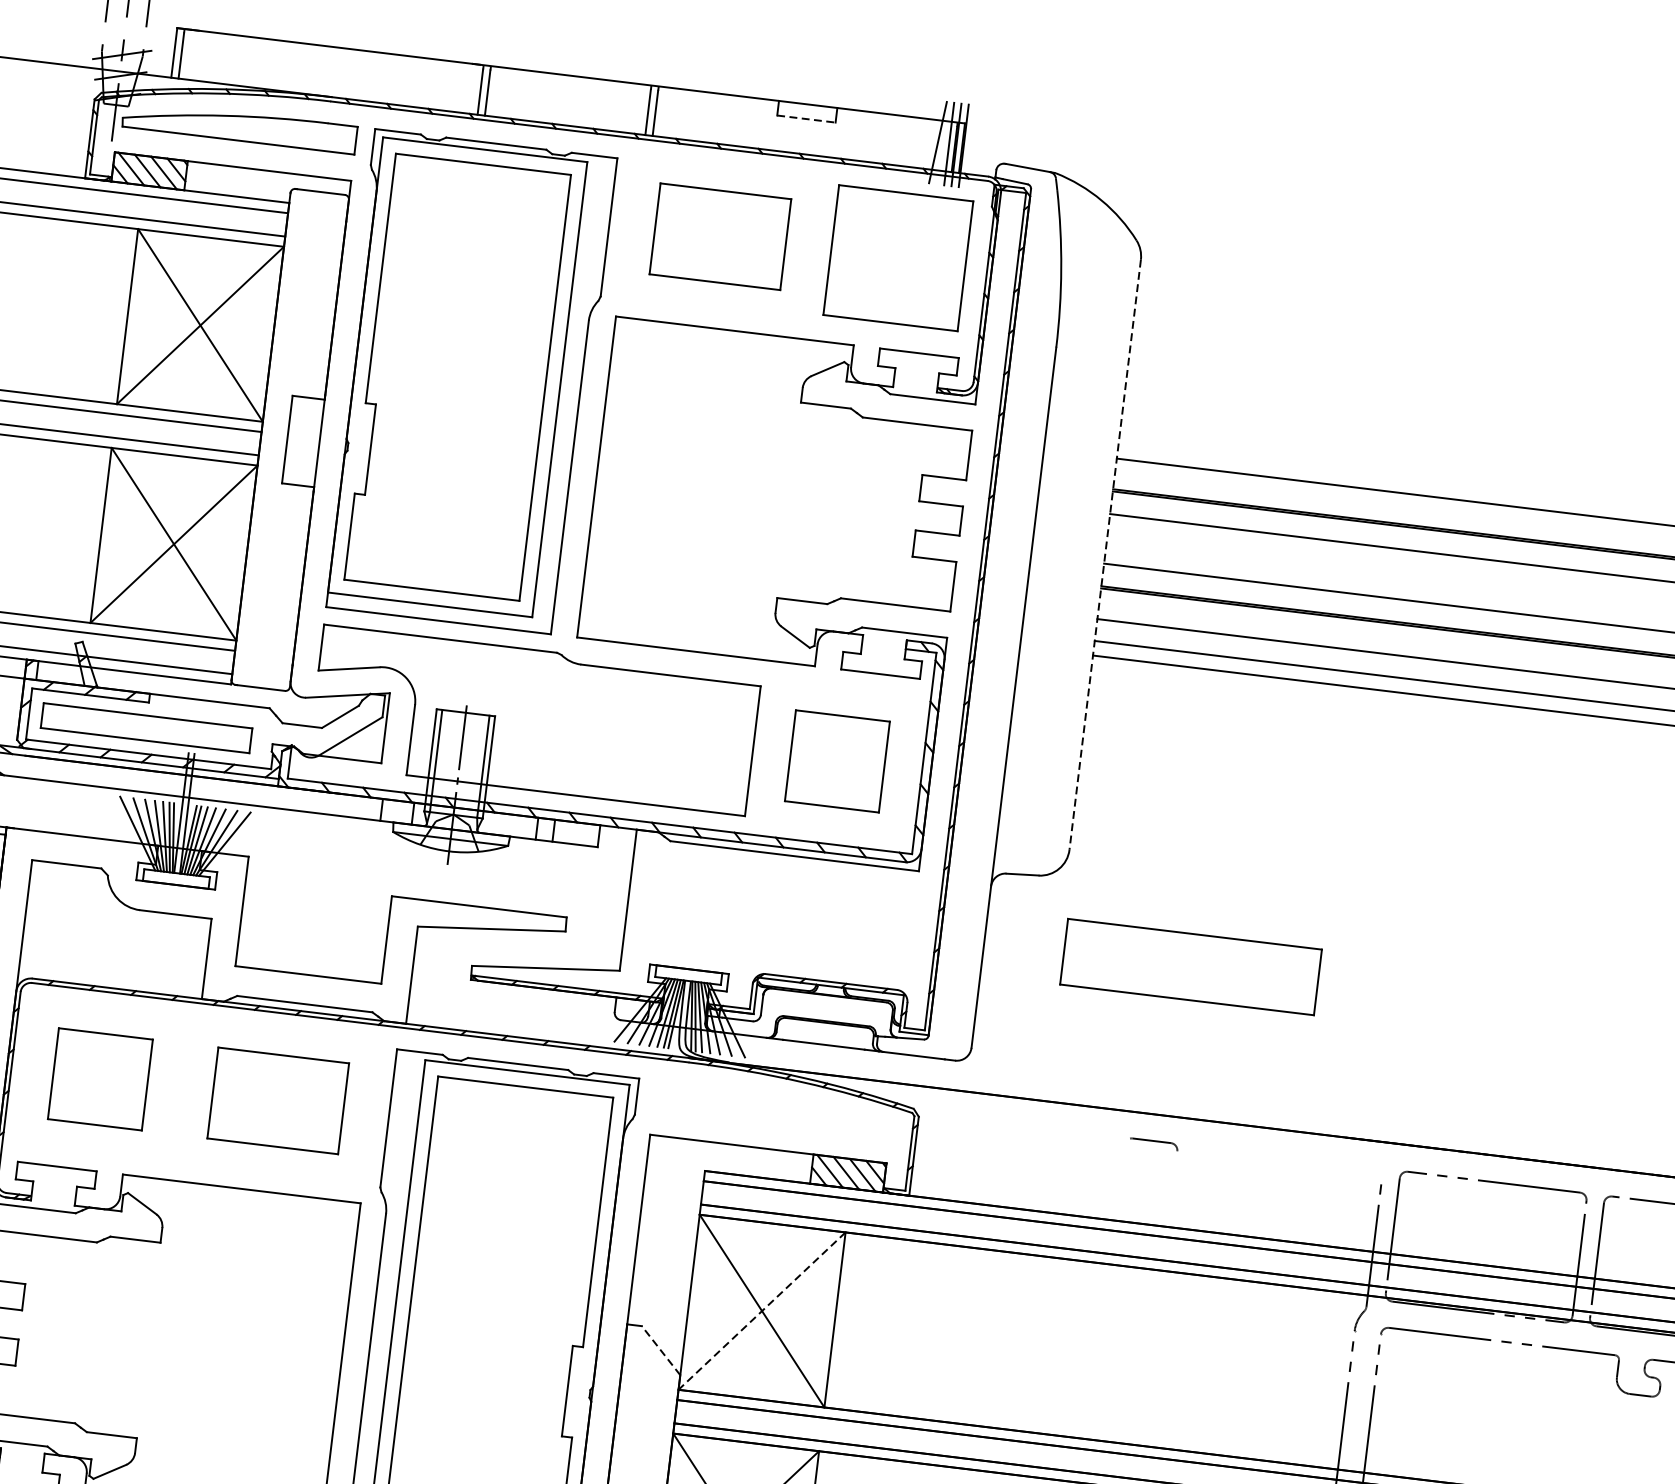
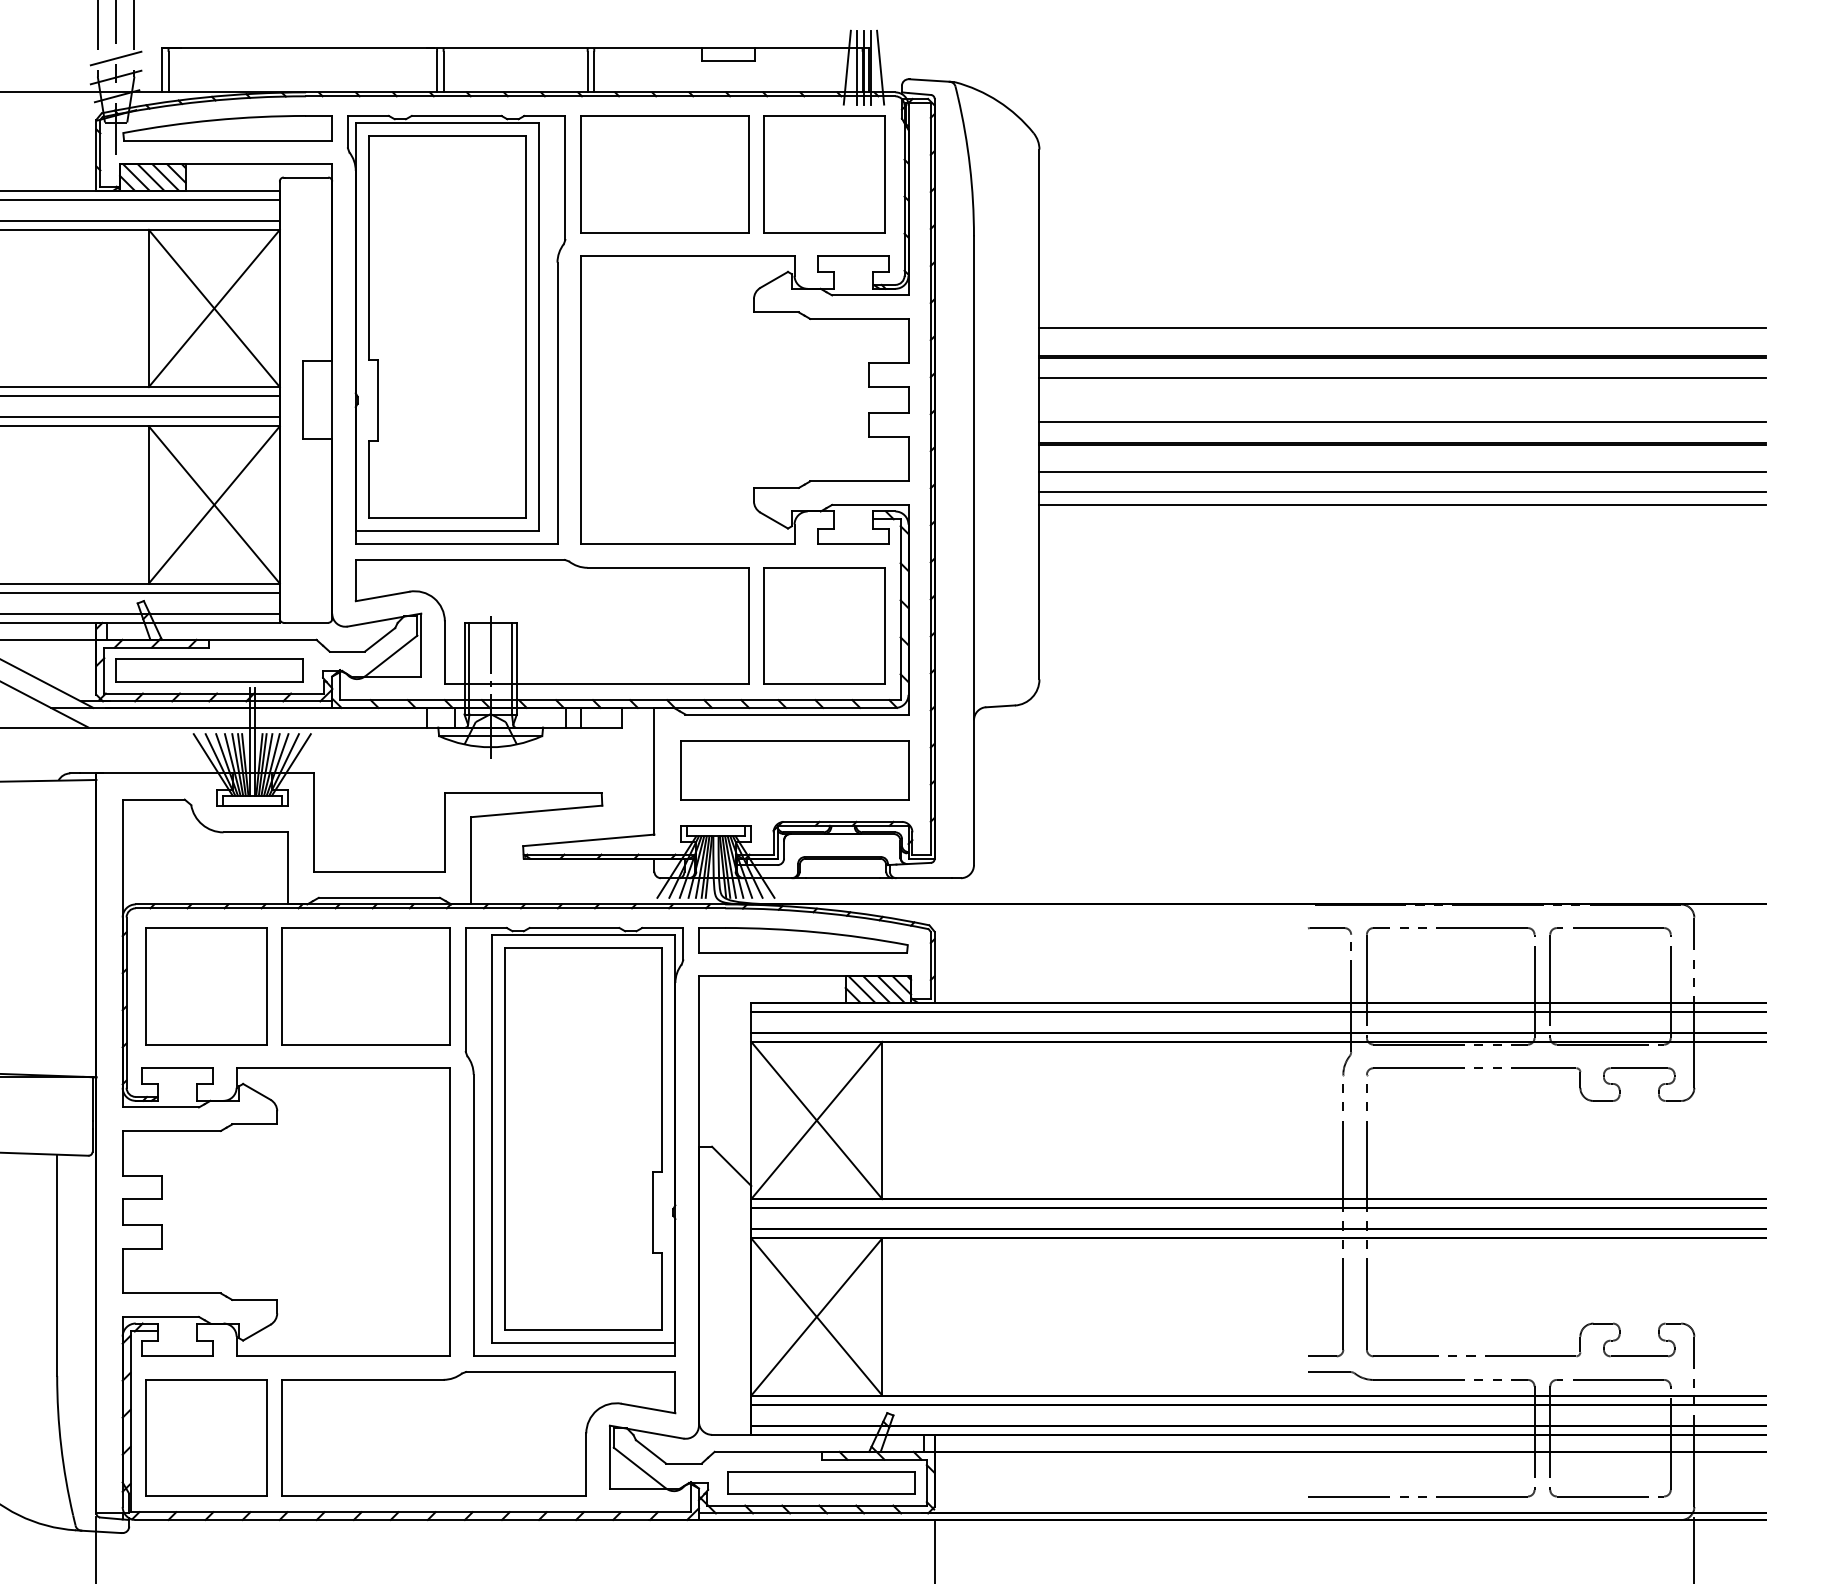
line: (124, 33) -> (115, 58), added
line: (806, 118) -> (728, 60), dashed -> solid
line: (974, 146) -> (880, 67), added
part: (719, 236) -> (664, 174), size x1.43
line: (1105, 554) -> (1039, 414), dashed -> solid
part: (837, 760) -> (824, 625), size x1.43
part: (1190, 967) -> (794, 770), moved
part: (100, 1079) -> (206, 986), size x1.43
part: (277, 1100) -> (365, 986), size x1.43
part: (771, 1108) -> (803, 940), added
part: (1153, 1143) -> (1329, 930), moved
line: (761, 1311) -> (816, 1120), dashed -> solid
line: (660, 1350) -> (731, 1166), dashed -> solid

